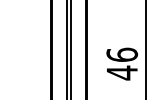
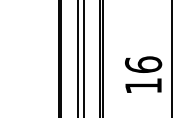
text: (122, 72) -> (143, 85), 46 -> 16

